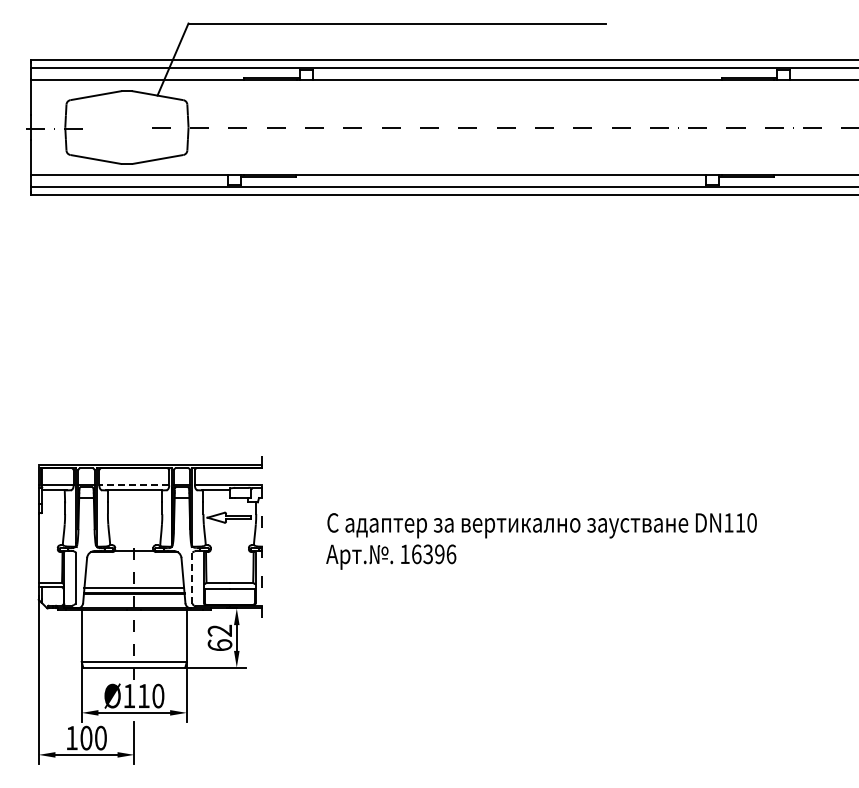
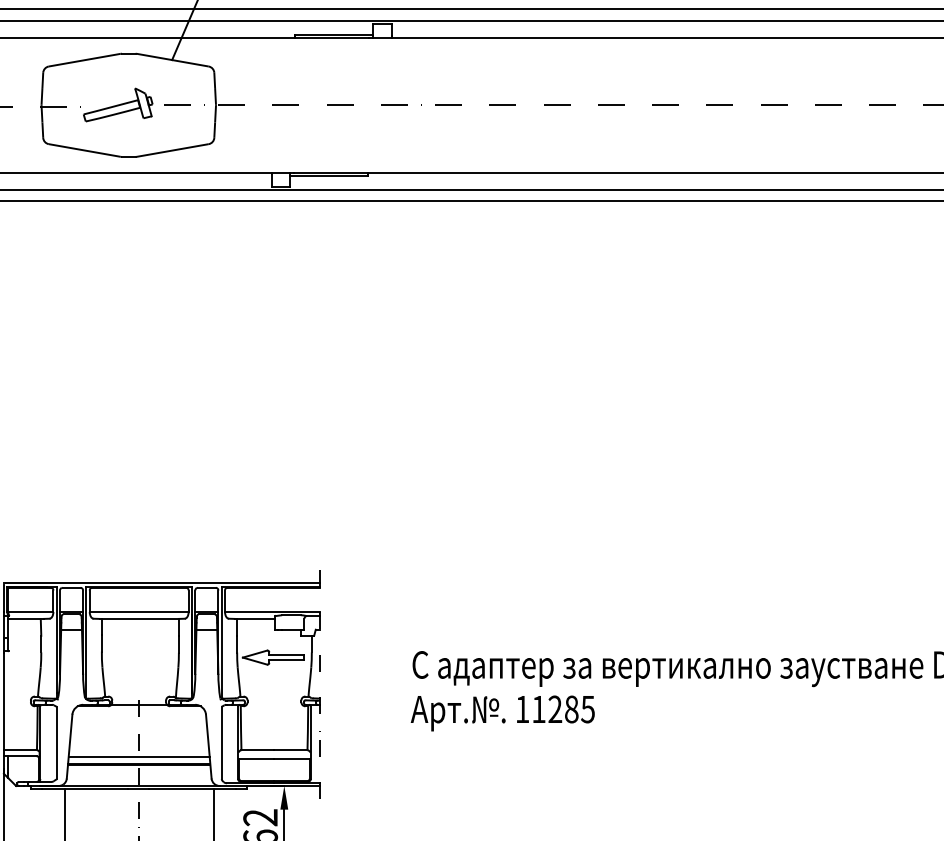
part: (119, 127) -> (118, 105), added
line: (134, 485) -> (139, 612), dashed -> solid
text: (434, 554) -> (564, 709), 16396 -> 11285
line: (192, 578) -> (221, 743), dashed -> solid

